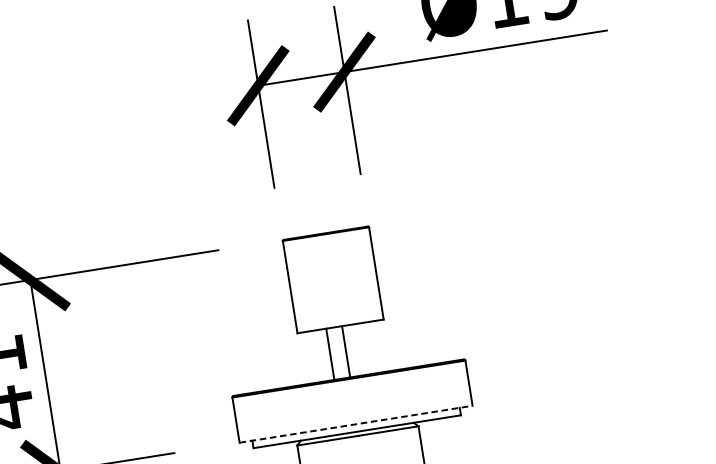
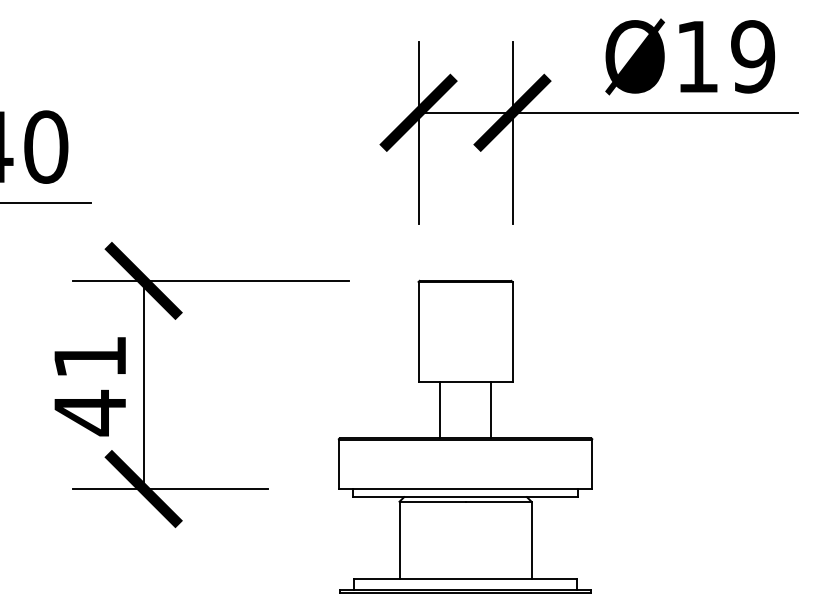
line: (346, 351) -> (440, 410), moved
line: (329, 354) -> (490, 410), moved
line: (356, 424) -> (465, 489), dashed -> solid

